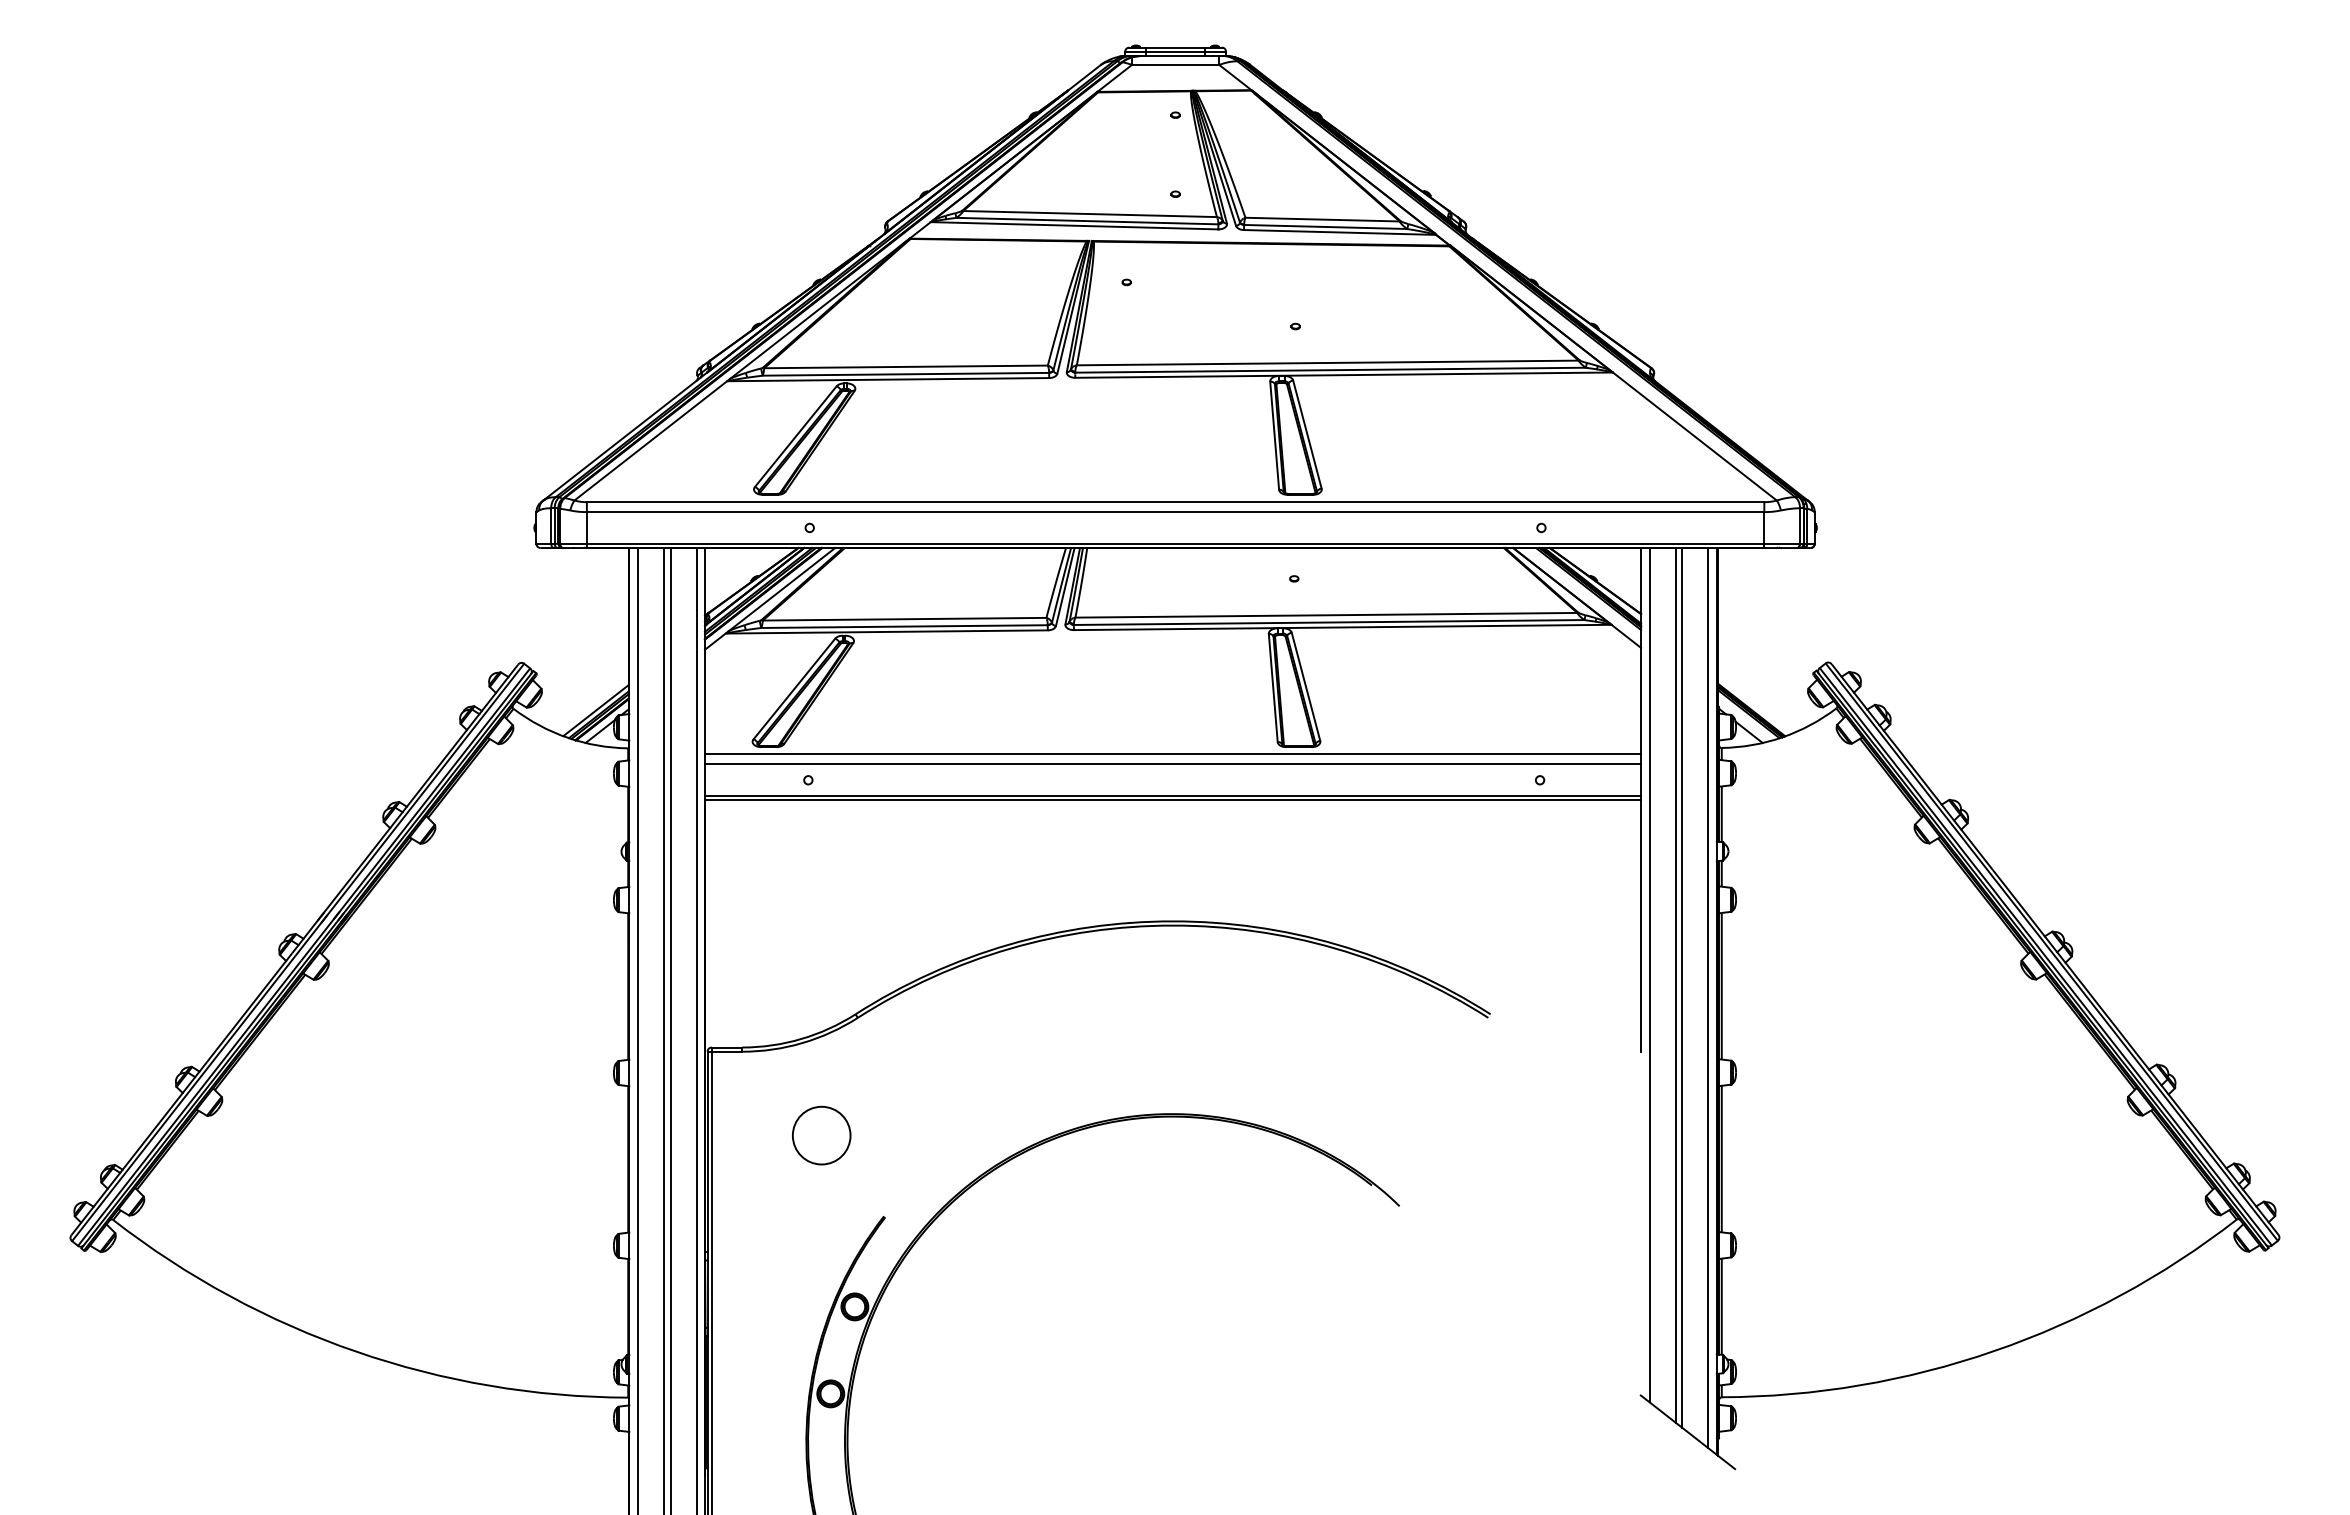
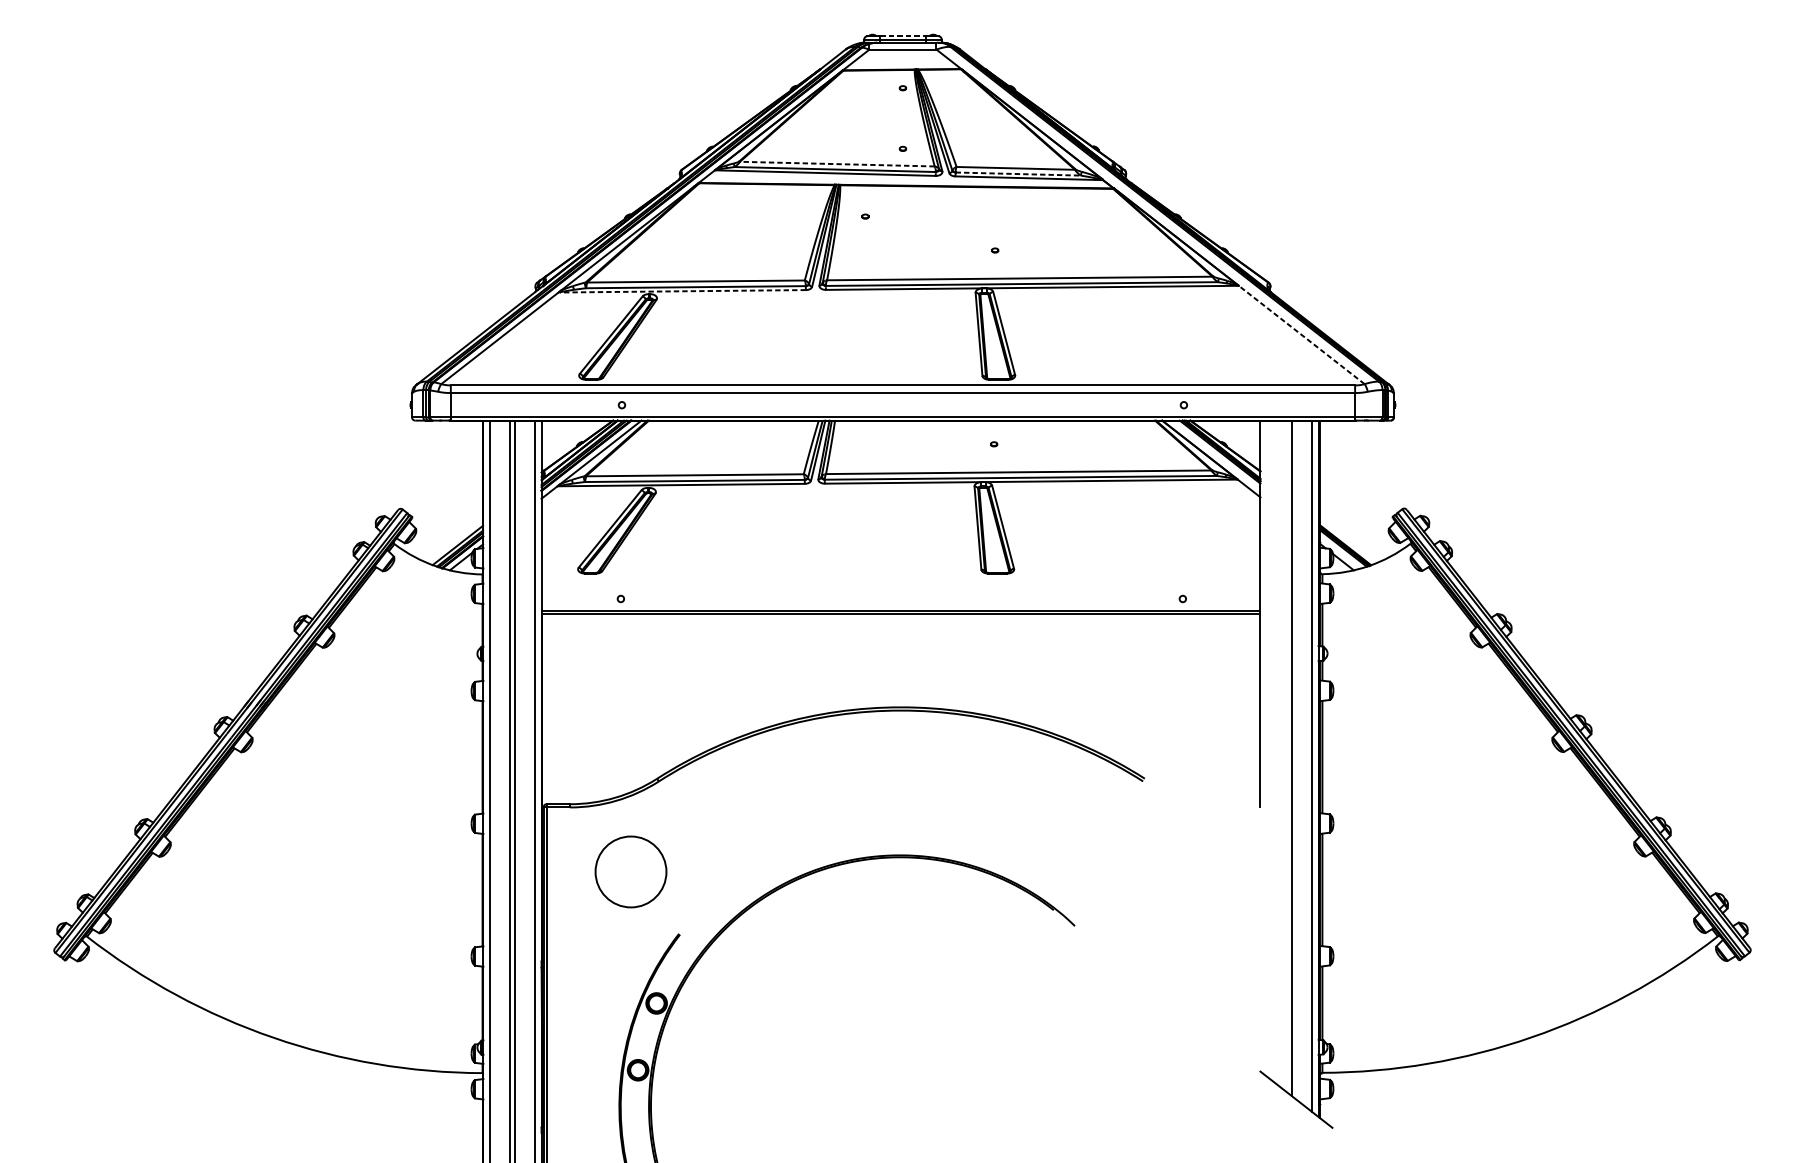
line: (1176, 47) -> (903, 36), solid -> dashed
line: (1090, 214) -> (837, 164), solid -> dashed
line: (1325, 226) -> (1018, 173), solid -> dashed
line: (888, 379) -> (682, 291), solid -> dashed
line: (1694, 436) -> (1301, 334), solid -> dashed
line: (1173, 754) -> (901, 579), removed
line: (1173, 764) -> (901, 586), removed
line: (1649, 975) -> (1266, 748), removed
line: (1675, 985) -> (1286, 756), removed
circle: (821, 1135) -> (631, 871), size x1.6

